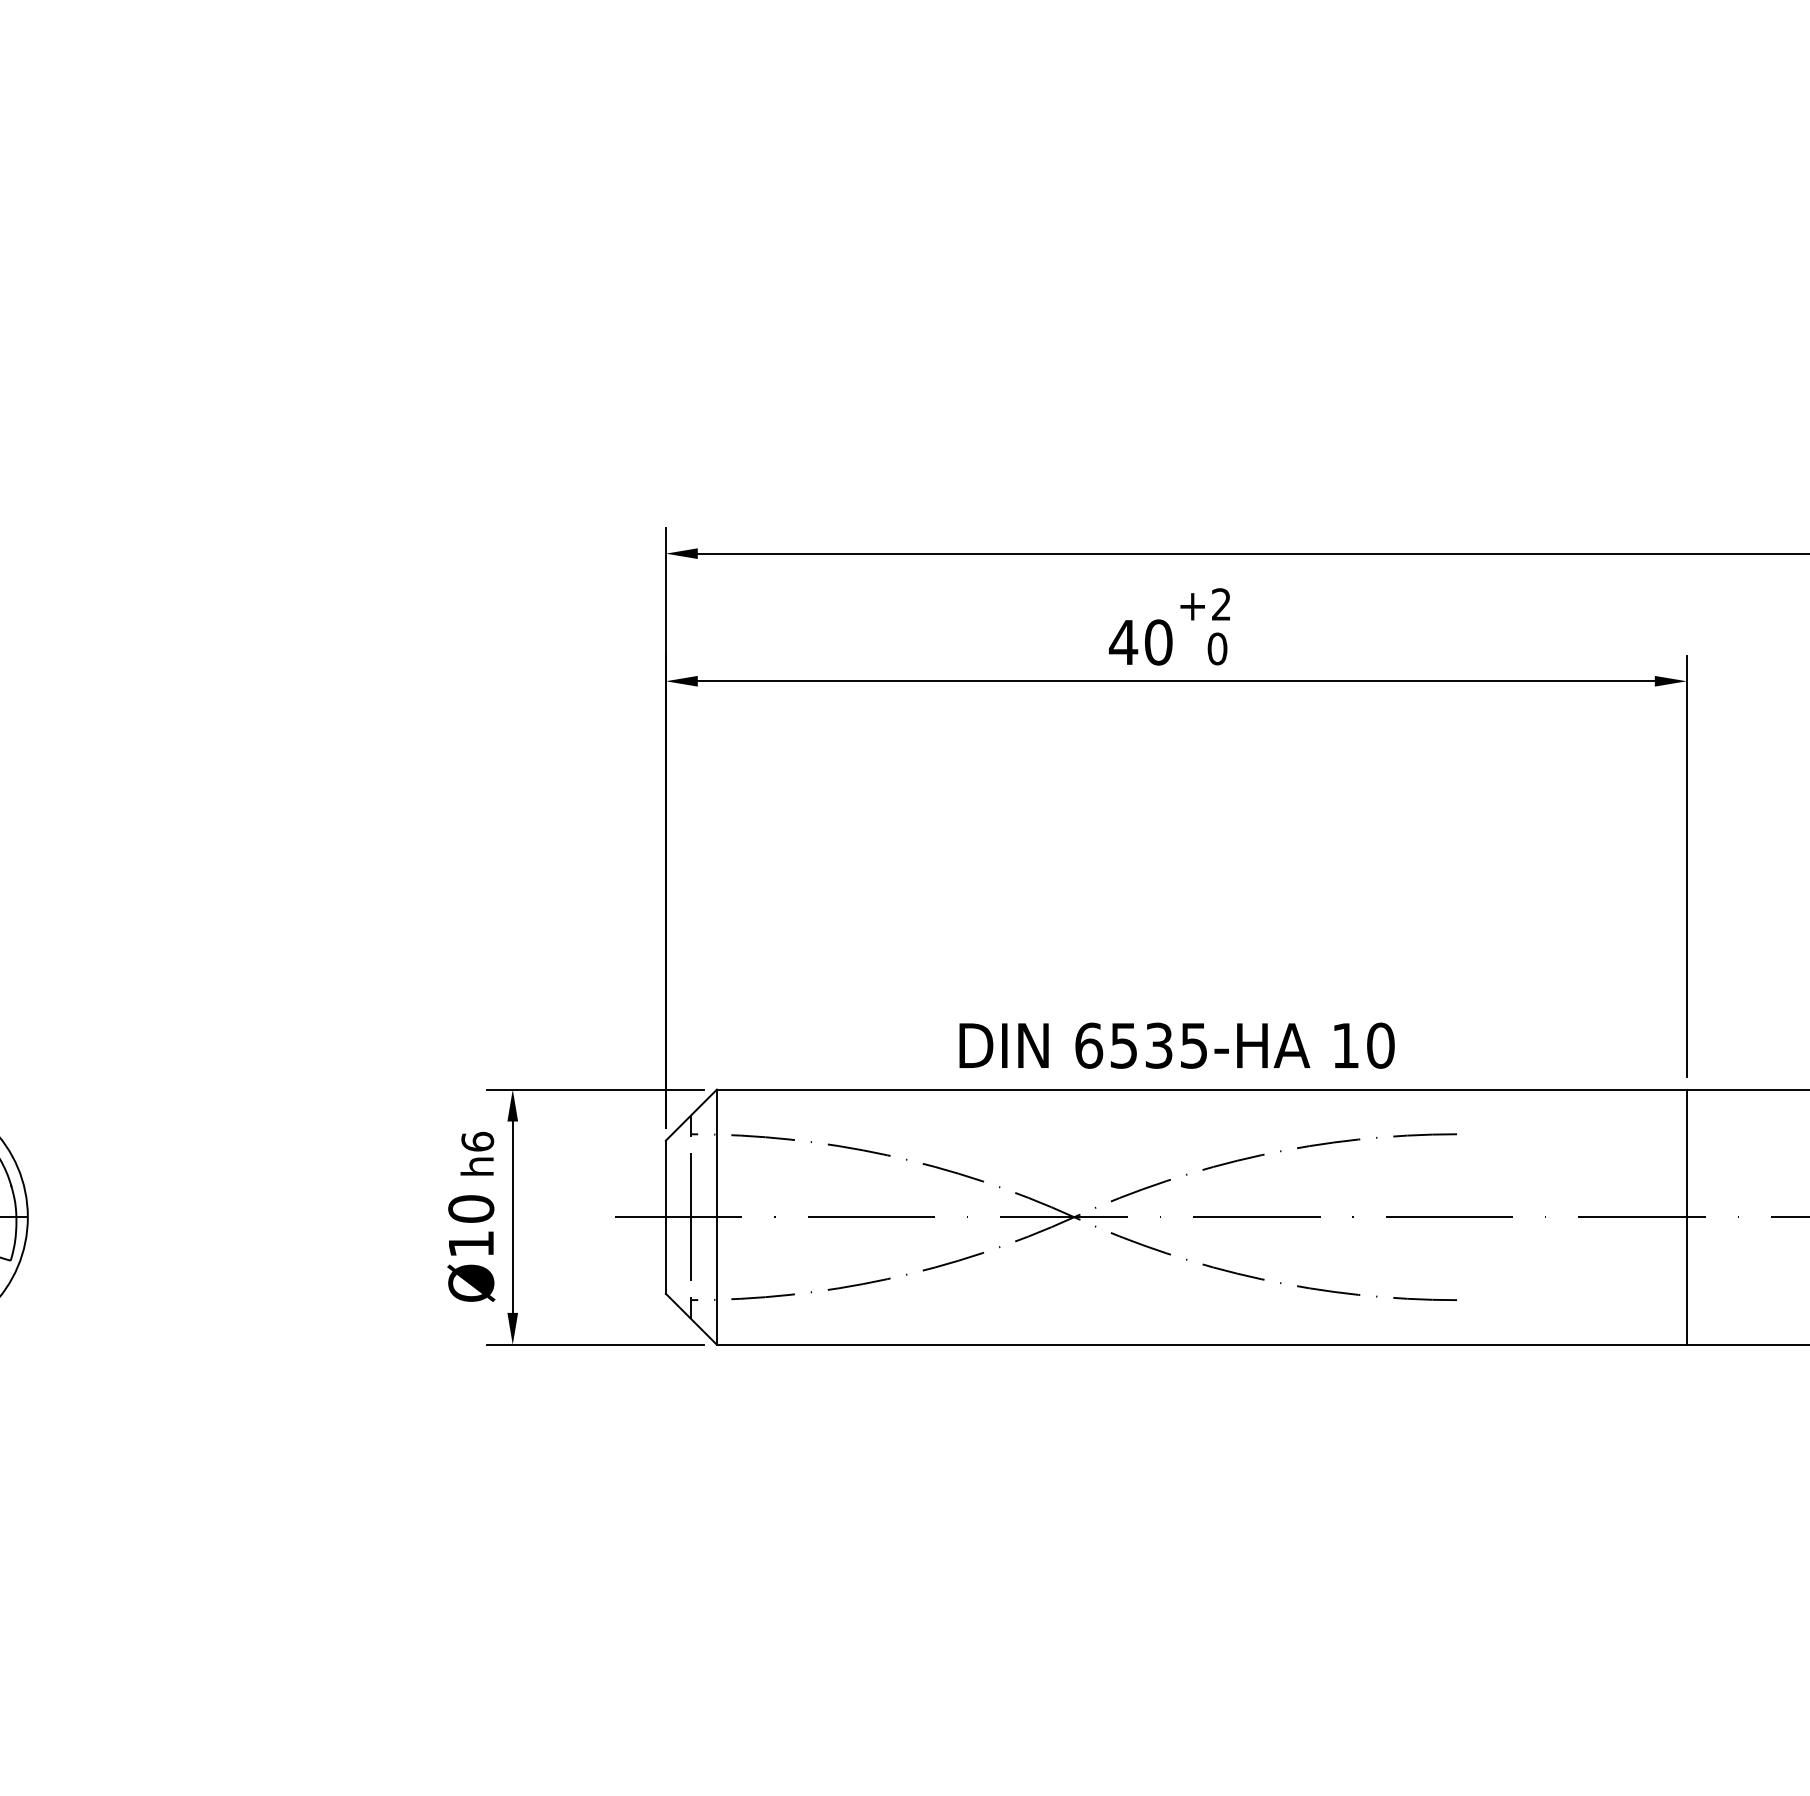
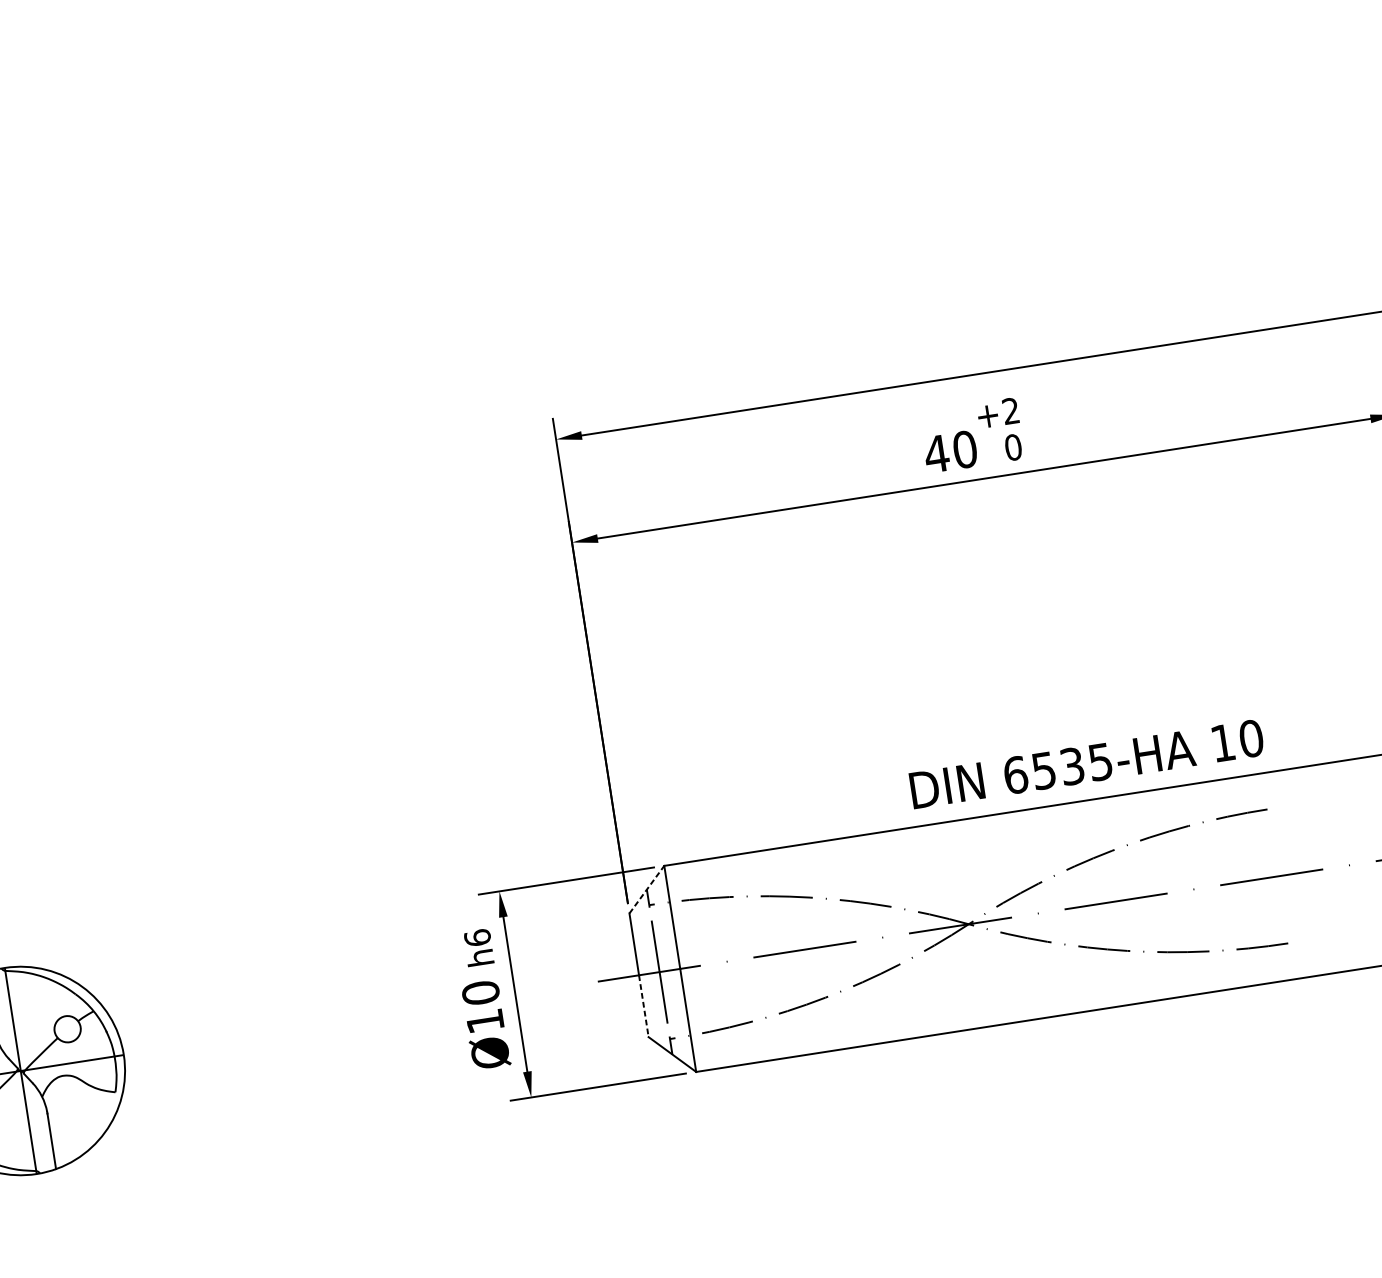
text: (1176, 1045) -> (1086, 764), moved
line: (691, 1114) -> (646, 889), solid -> dashed
line: (665, 1255) -> (643, 1006), solid -> dashed

